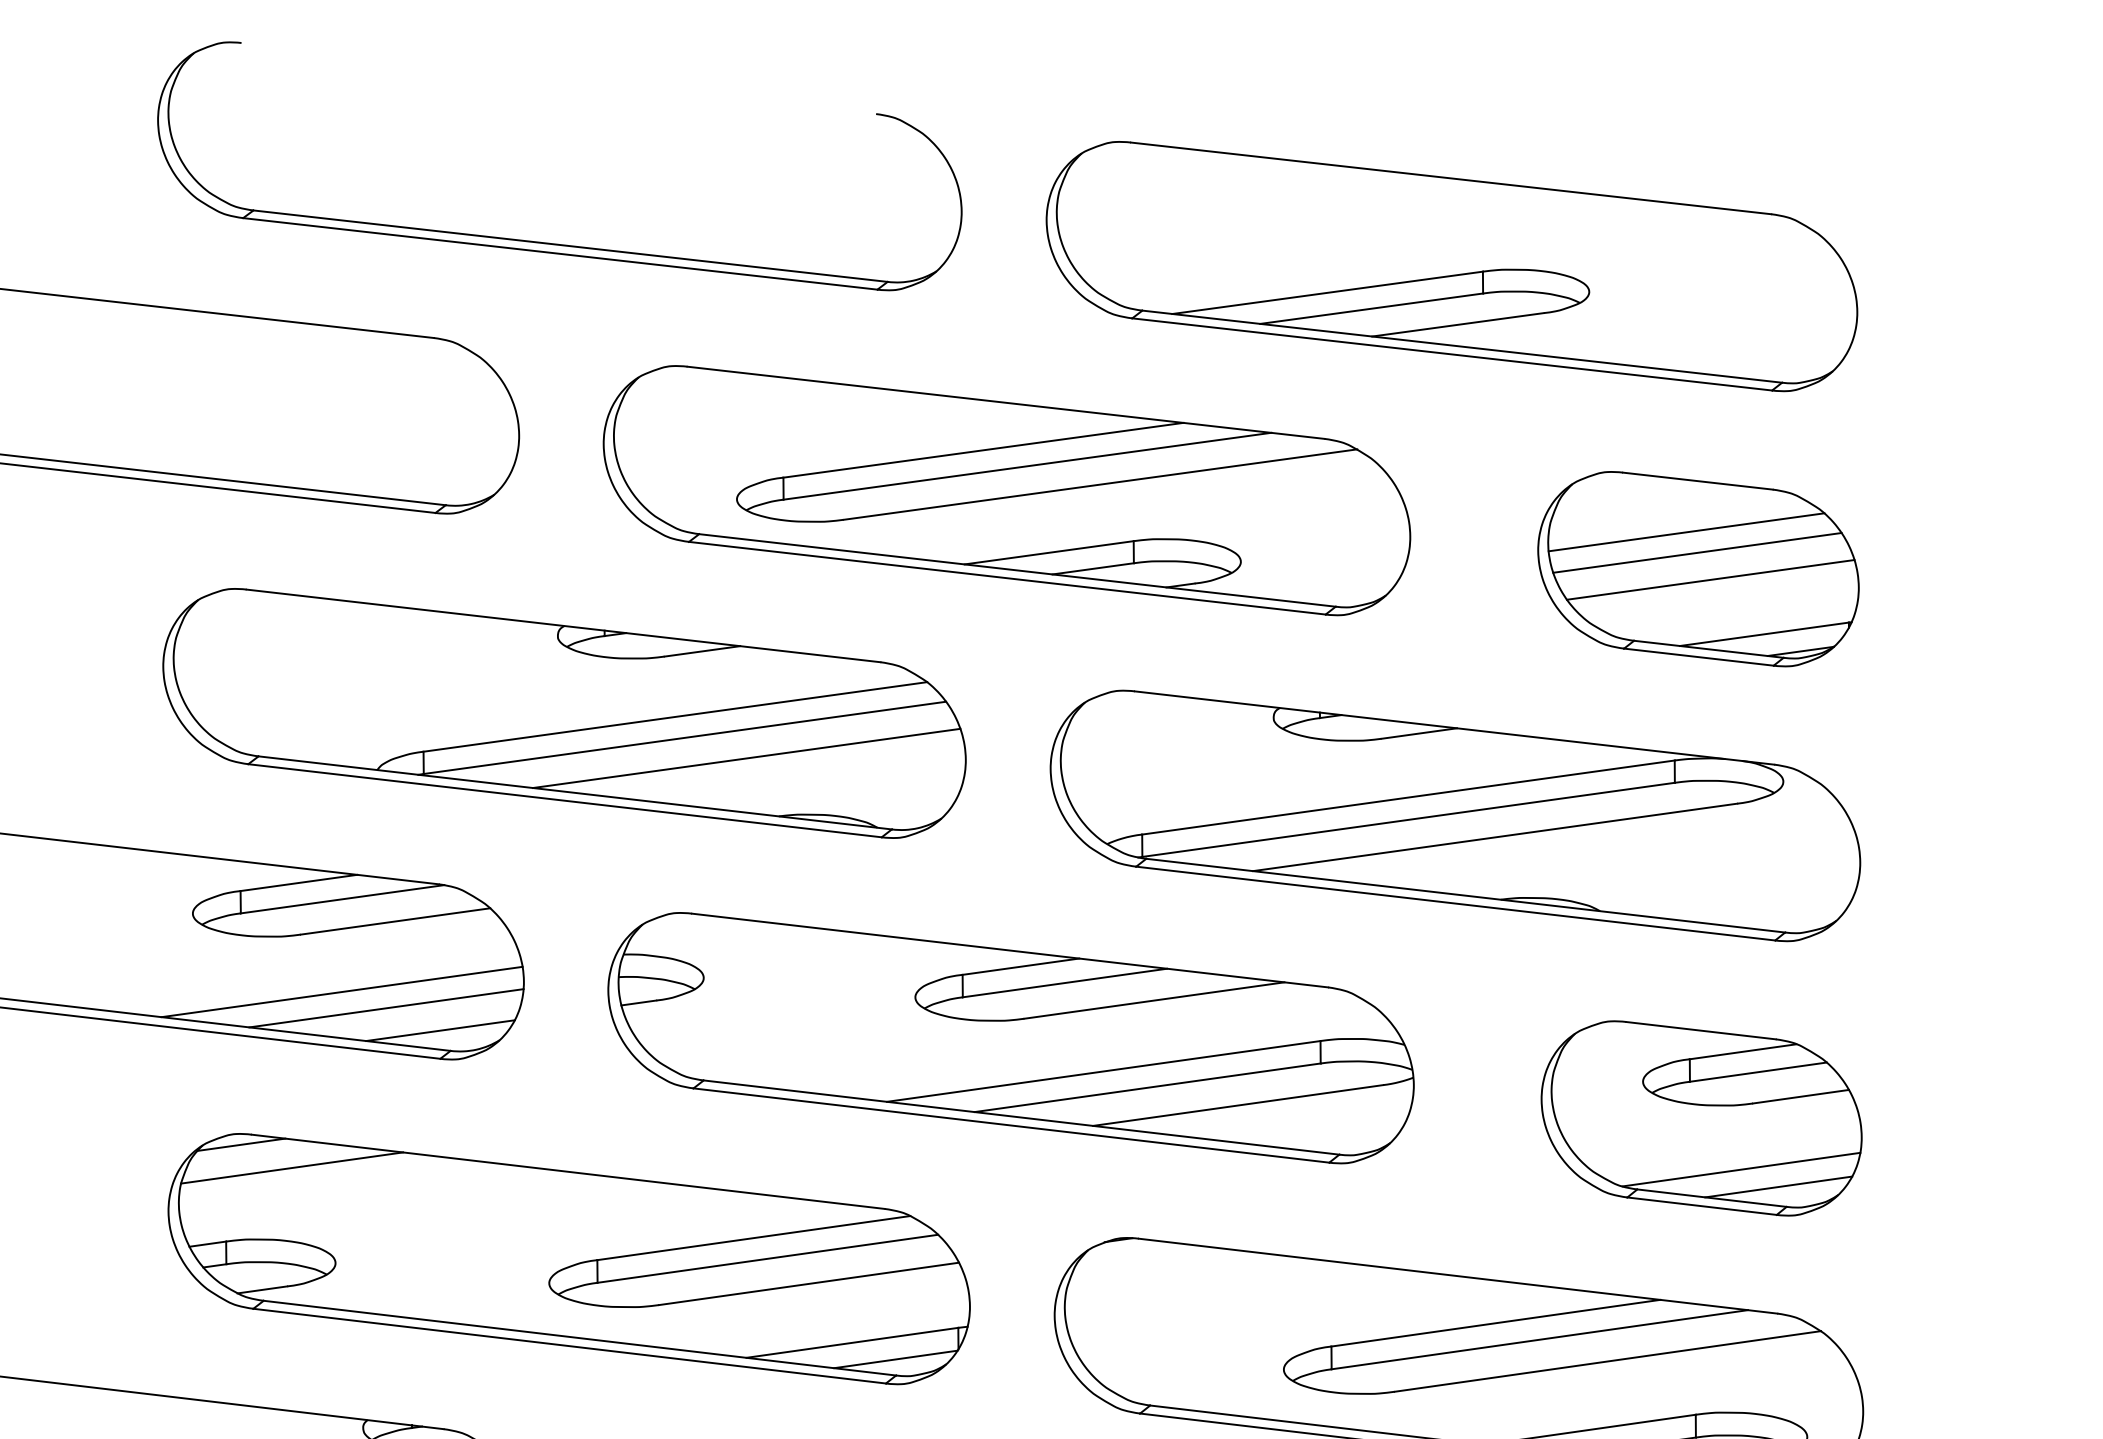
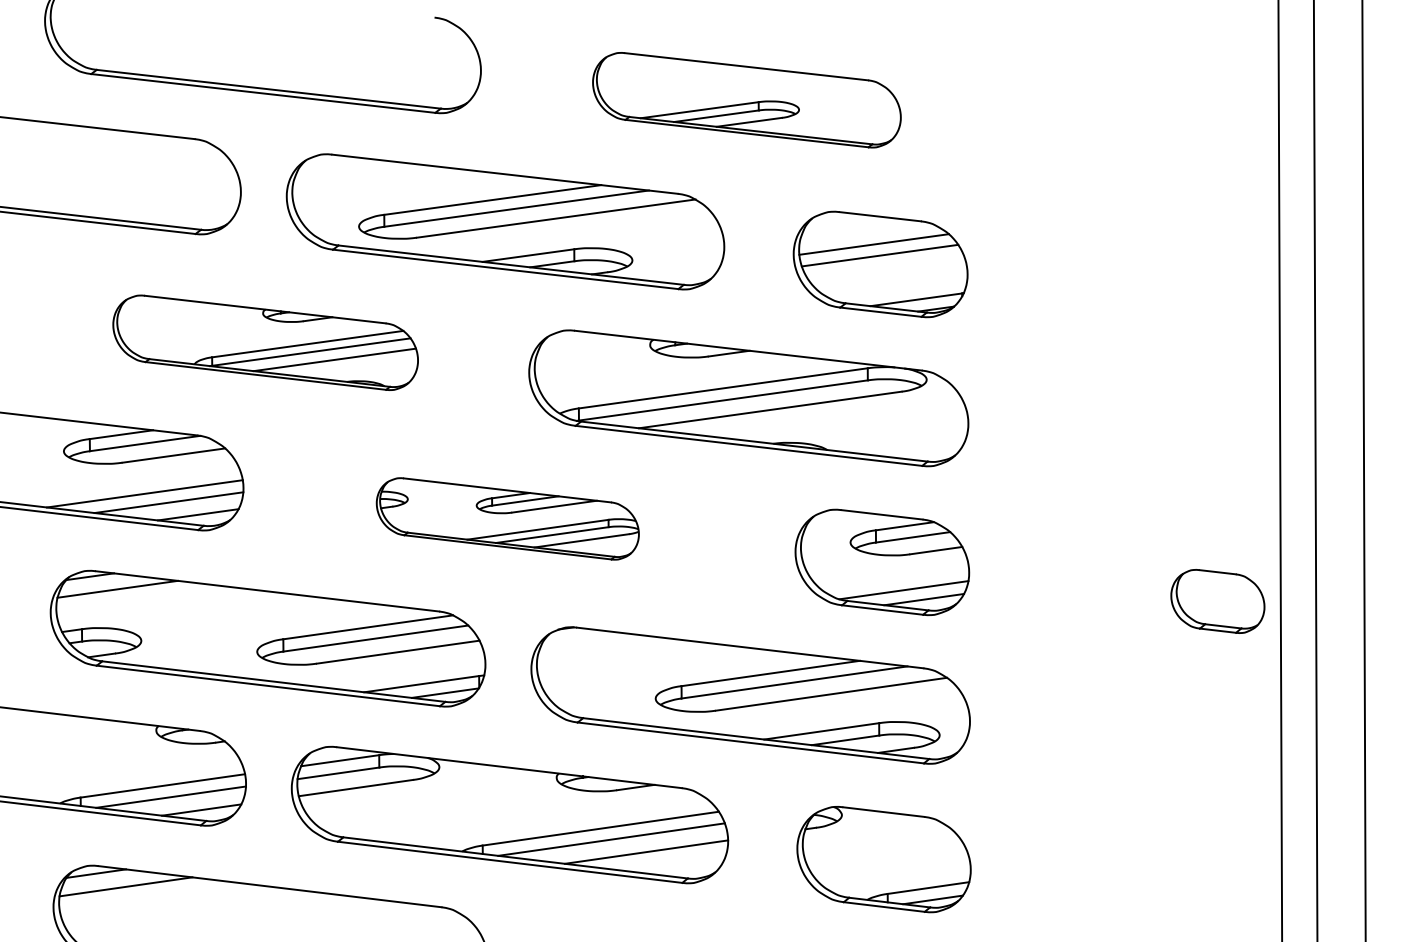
part: (1451, 265) -> (746, 99), size x0.7
line: (1711, 580) -> (887, 270), removed
part: (564, 712) -> (265, 342), size x0.7
part: (1010, 1037) -> (507, 518), size x0.6

